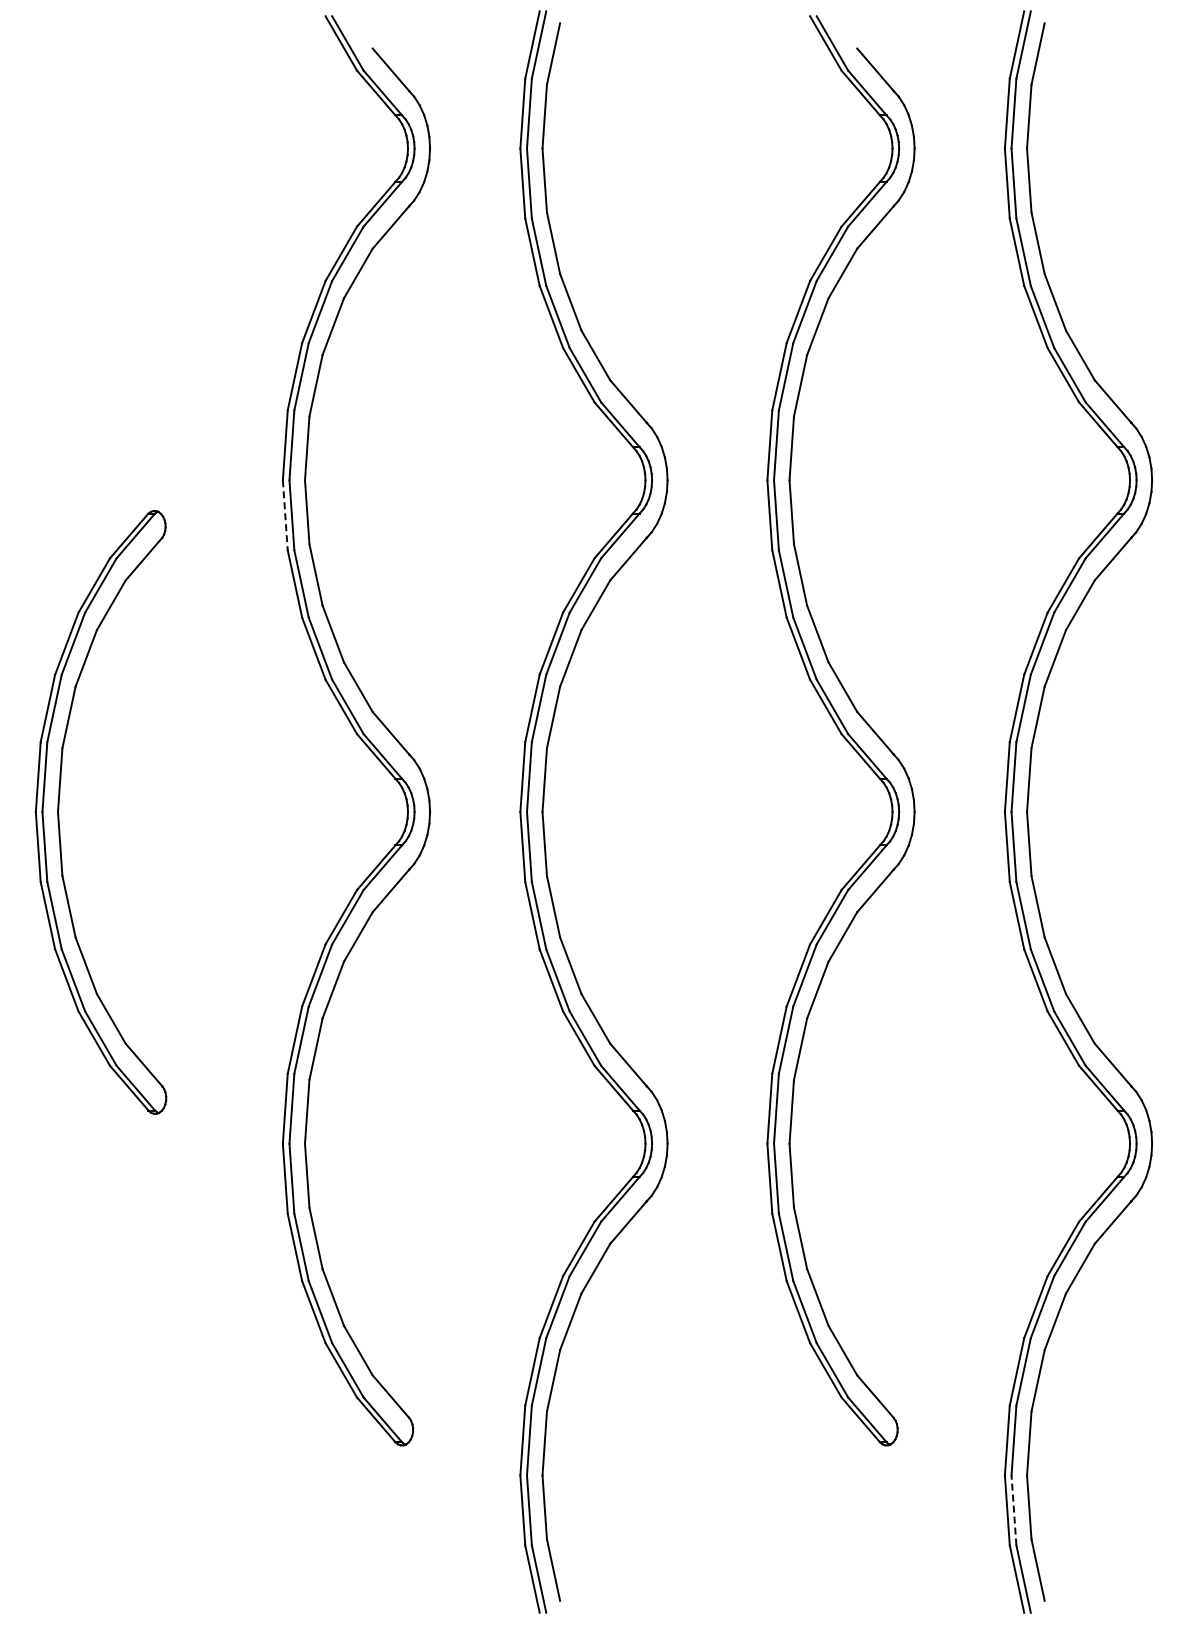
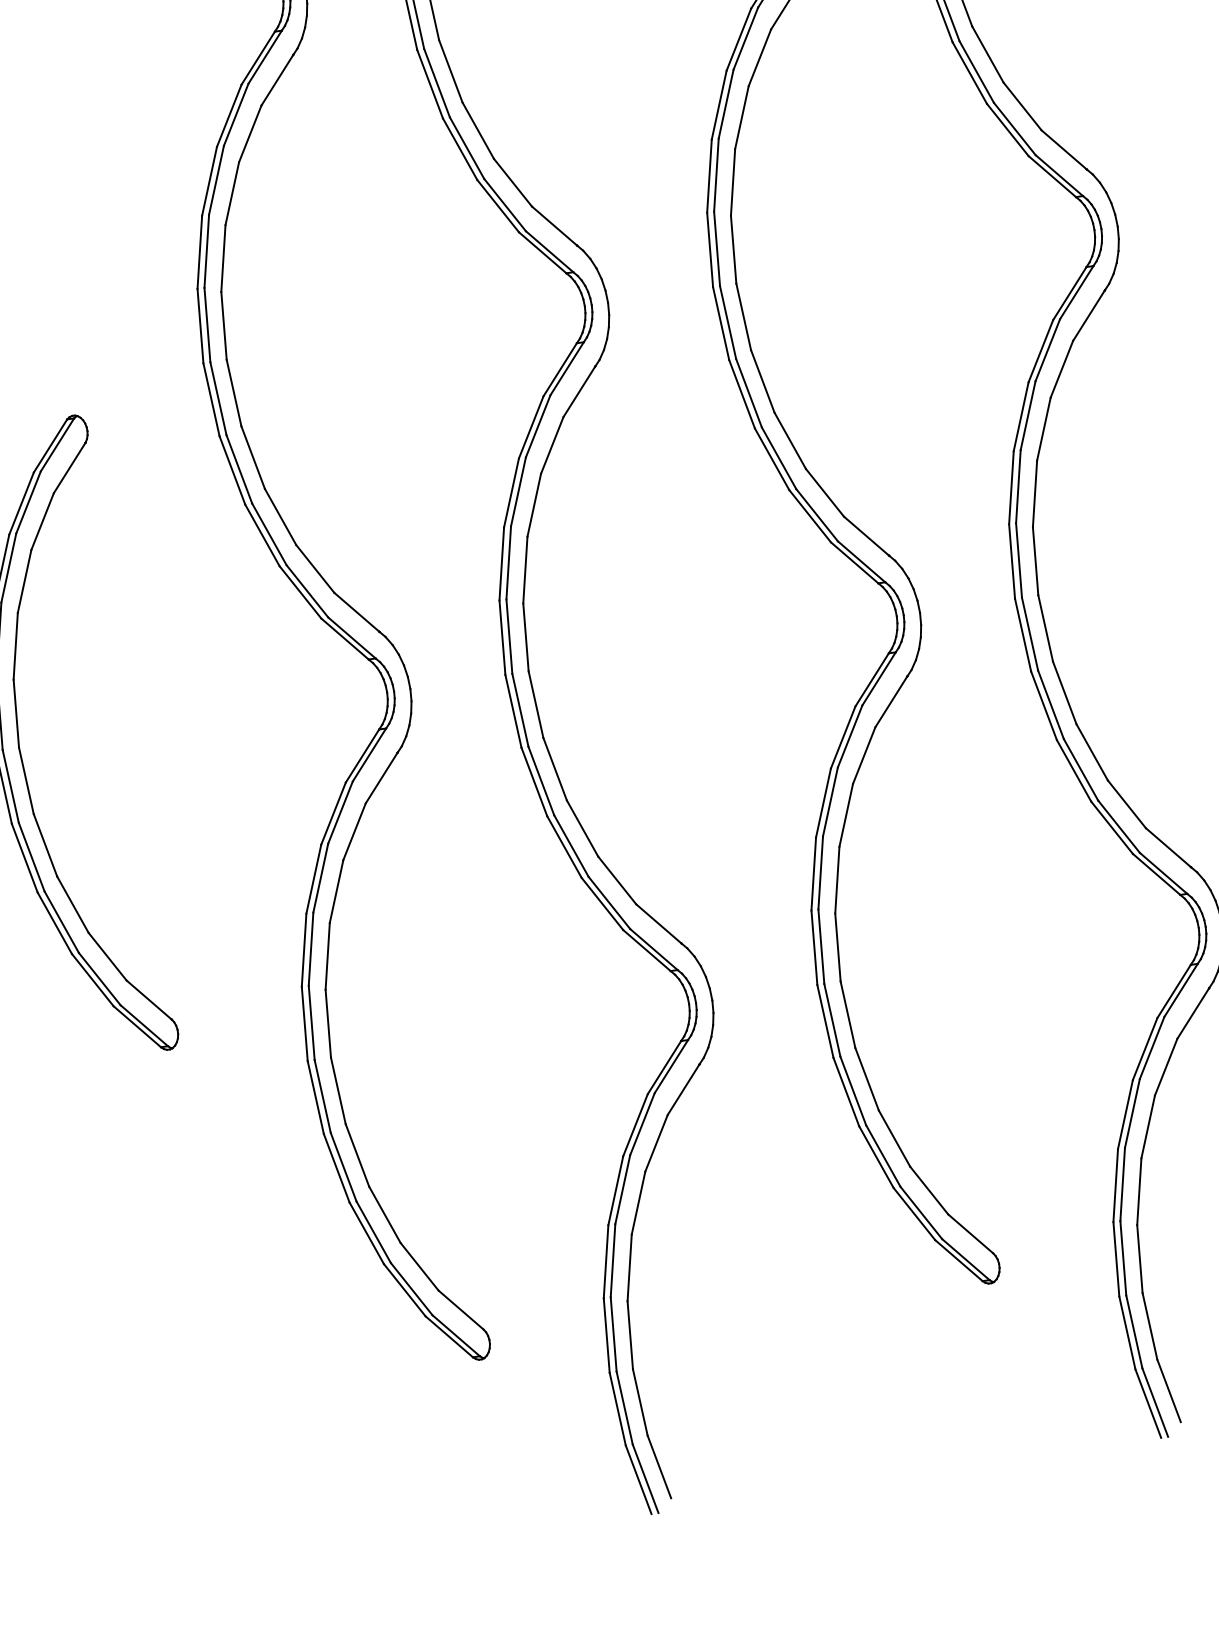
line: (285, 515) -> (211, 399), dashed -> solid
line: (1013, 1510) -> (1133, 1331), dashed -> solid

